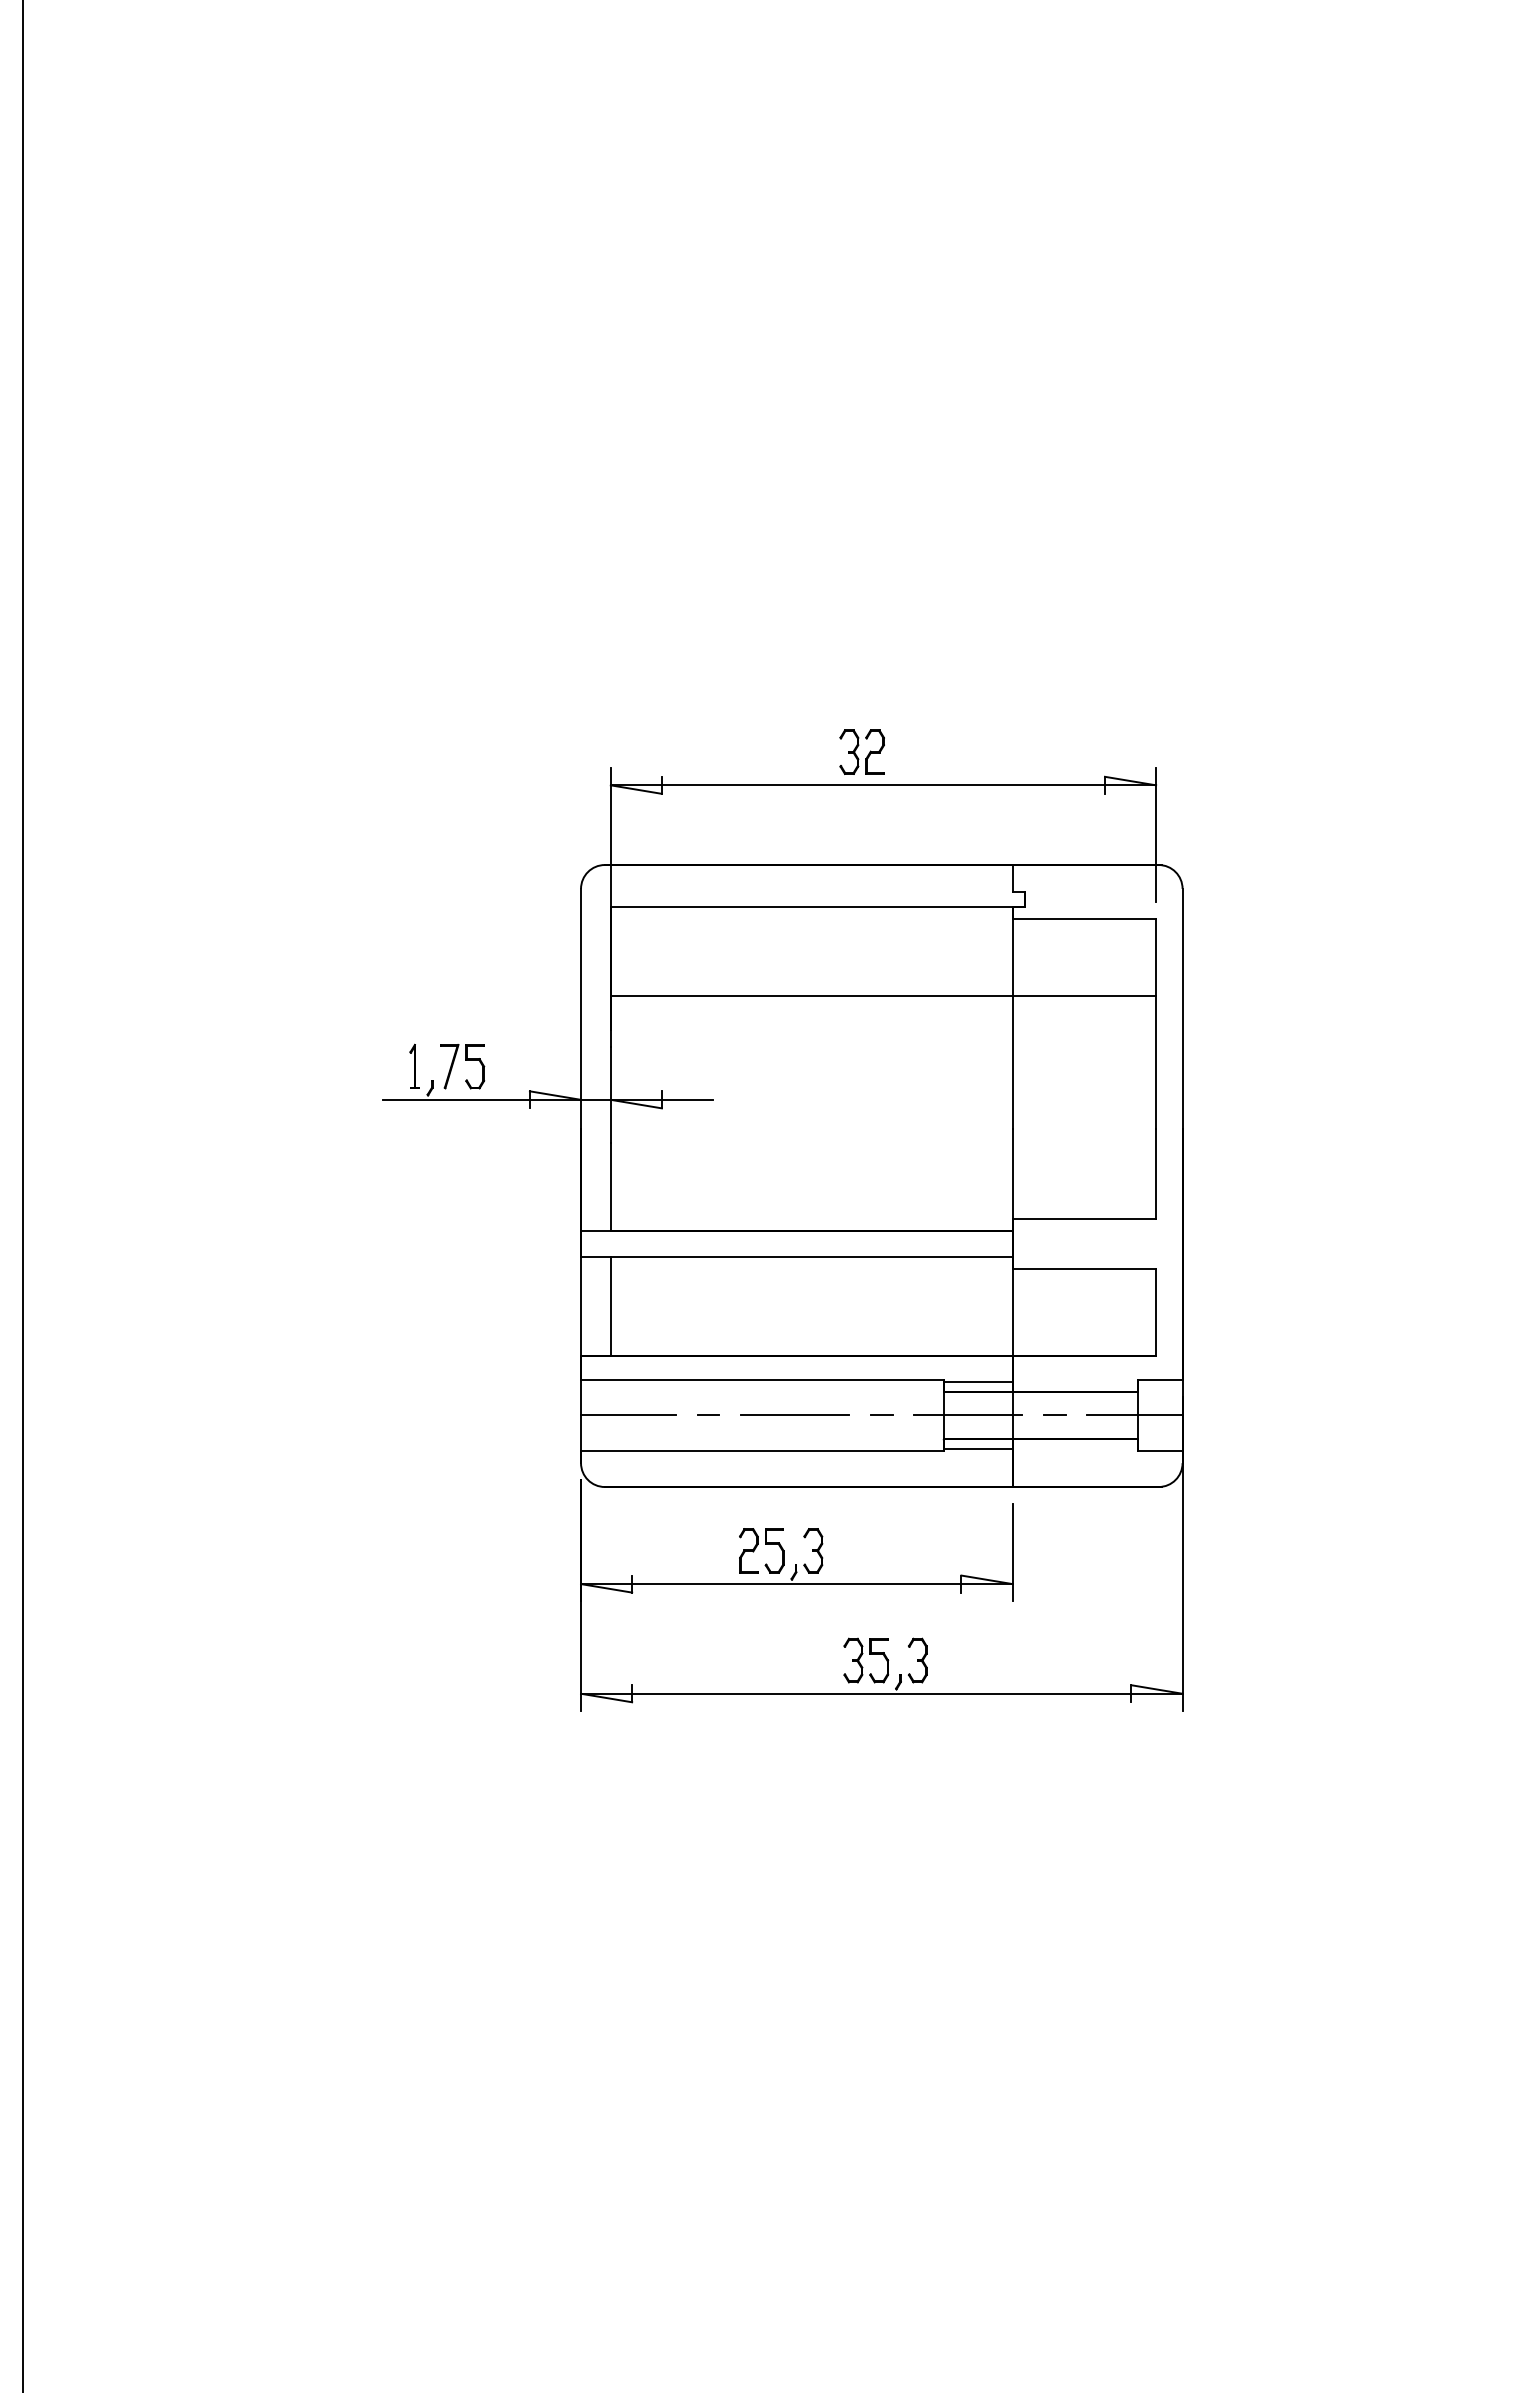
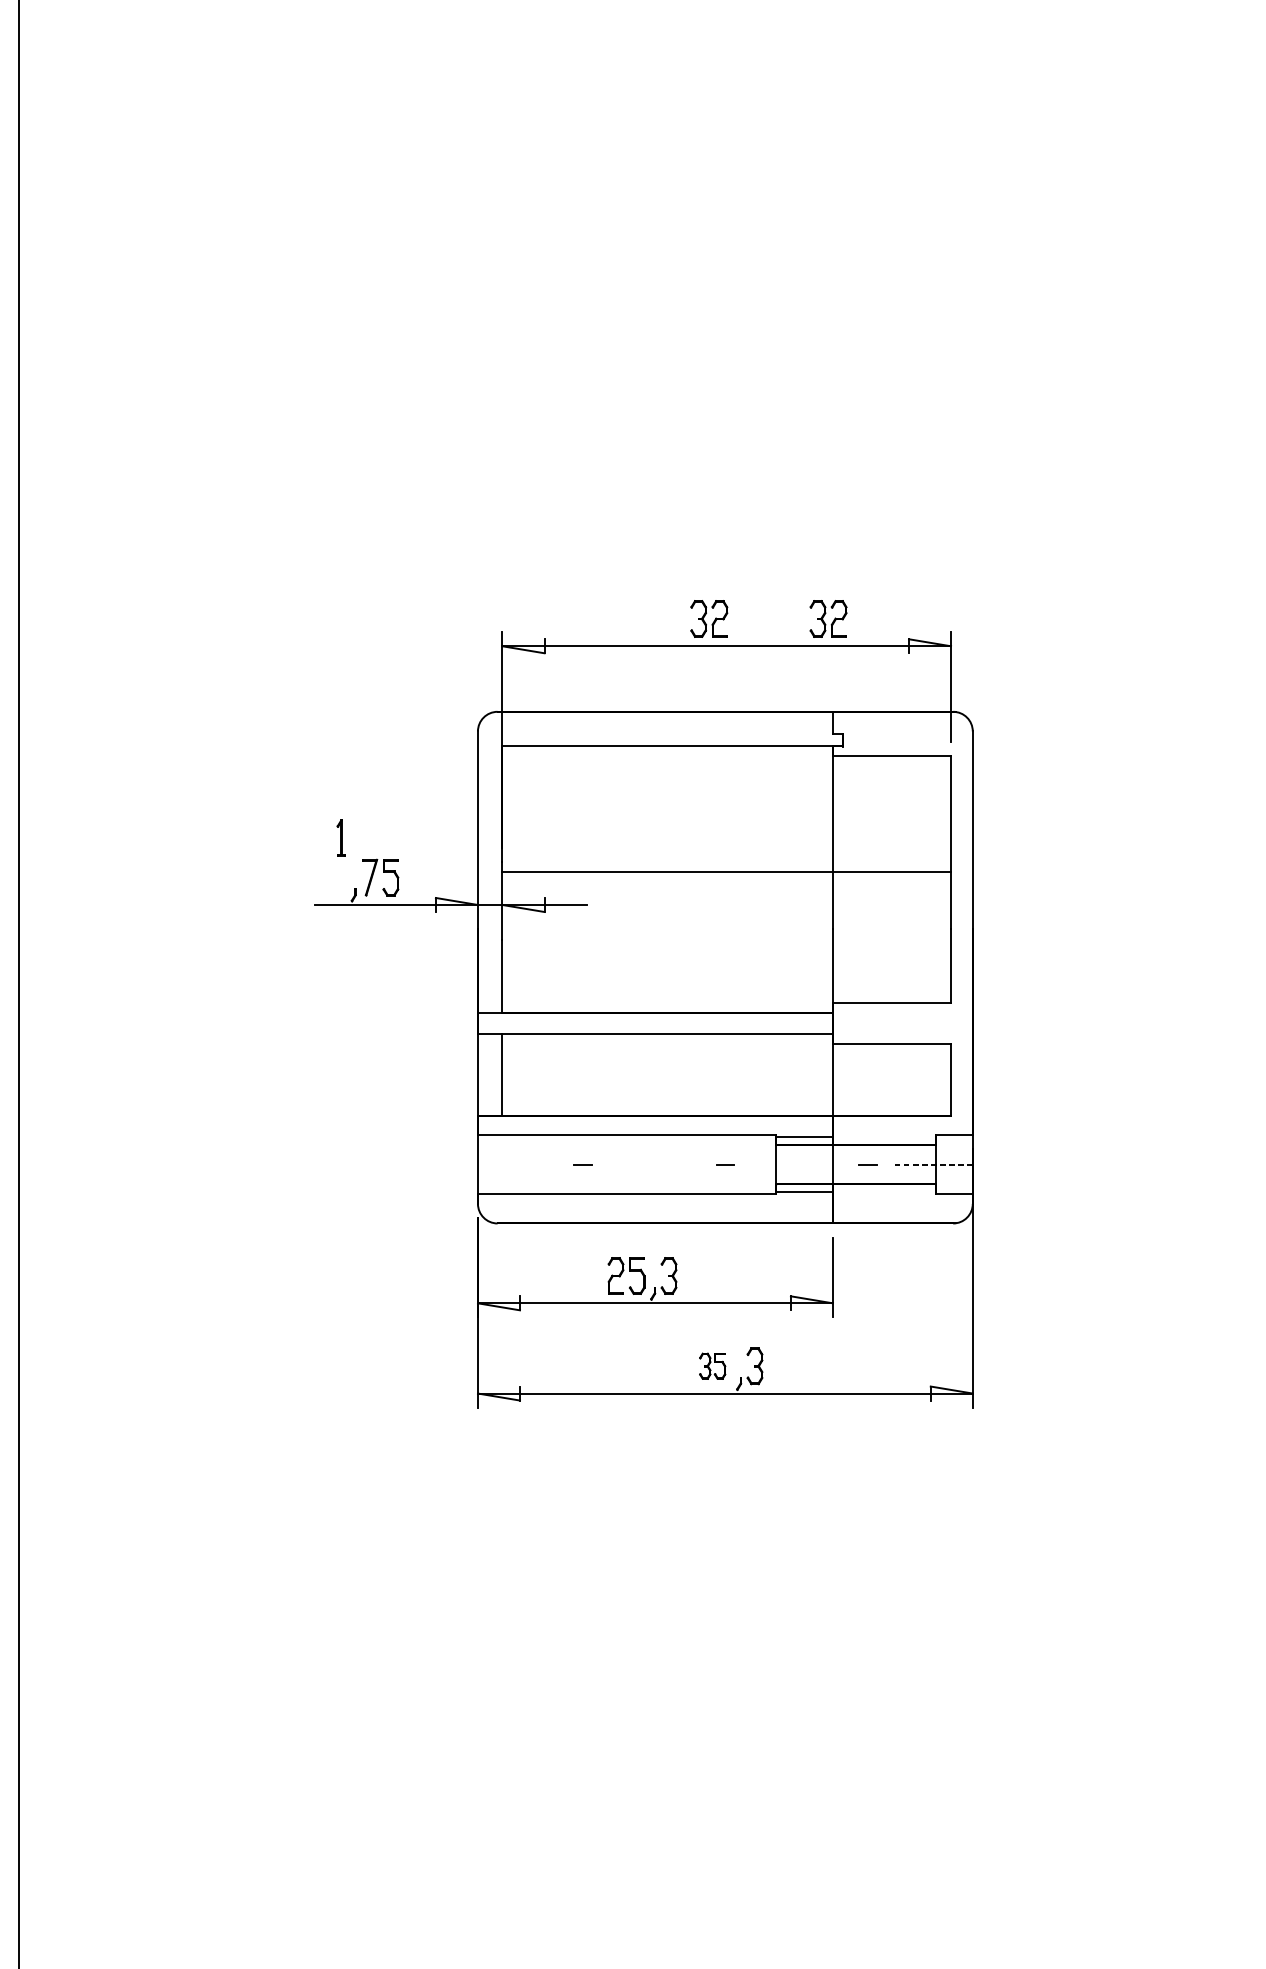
part: (1006, 751) -> (827, 618), added
line: (883, 996) -> (726, 871), moved
part: (414, 1065) -> (340, 837), moved
line: (628, 1415) -> (517, 1164), removed
line: (795, 1415) -> (654, 1164), removed
line: (968, 1415) -> (796, 1164), removed
line: (1135, 1415) -> (934, 1164), solid -> dashed
part: (866, 1660) -> (712, 1366), size x0.7

